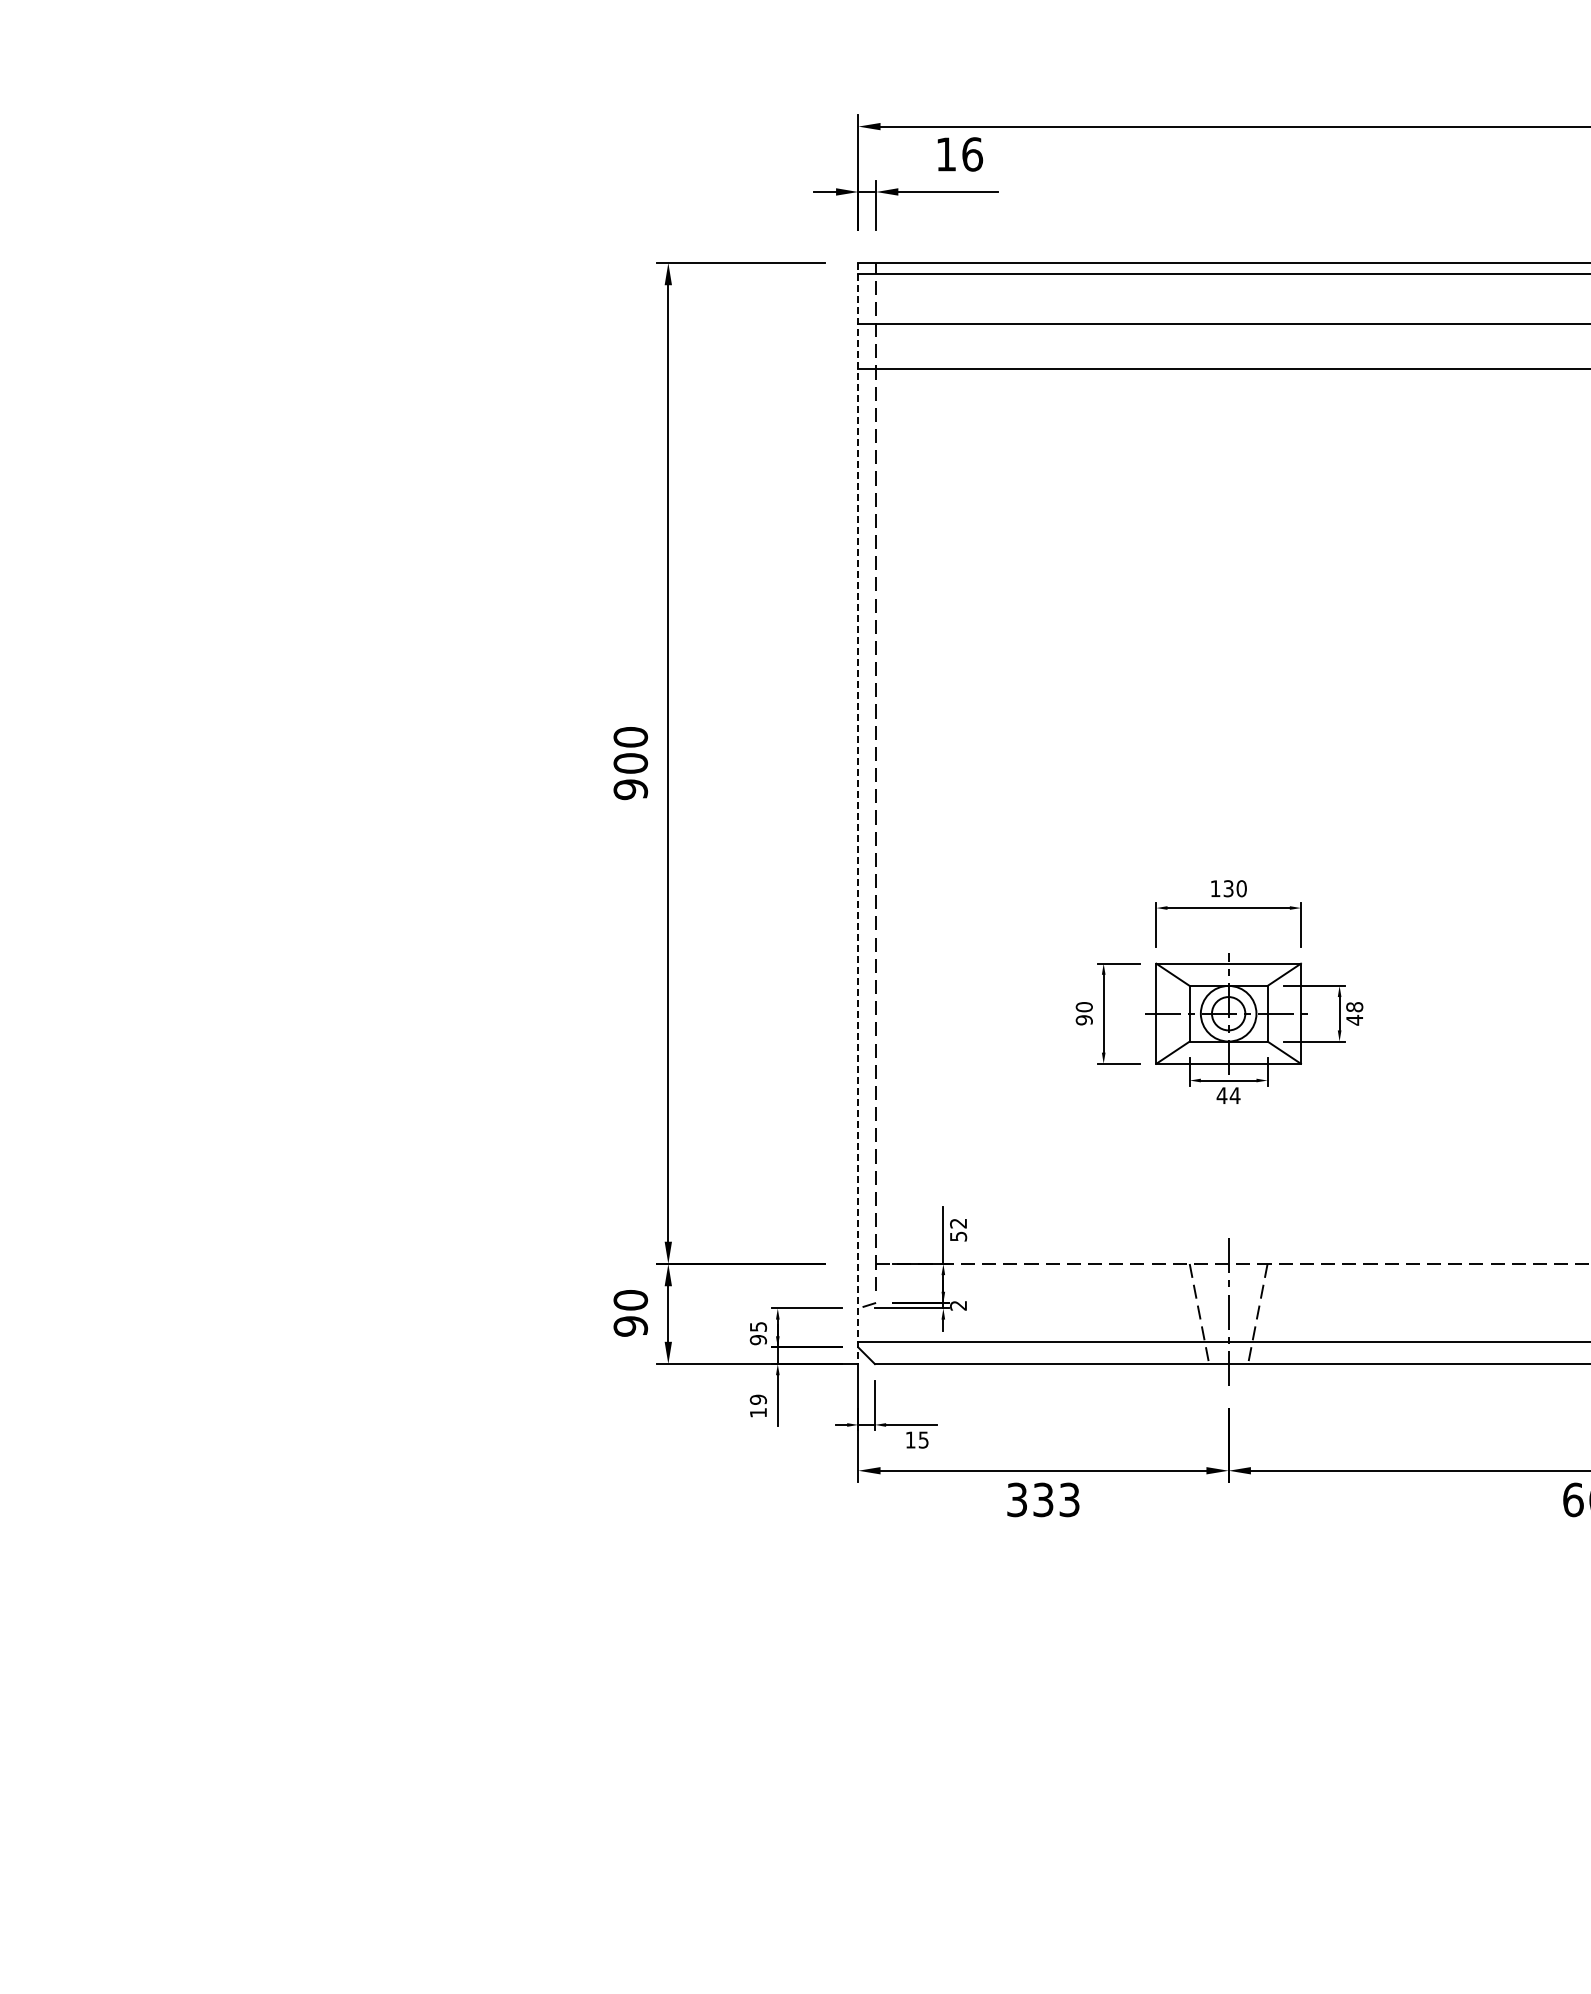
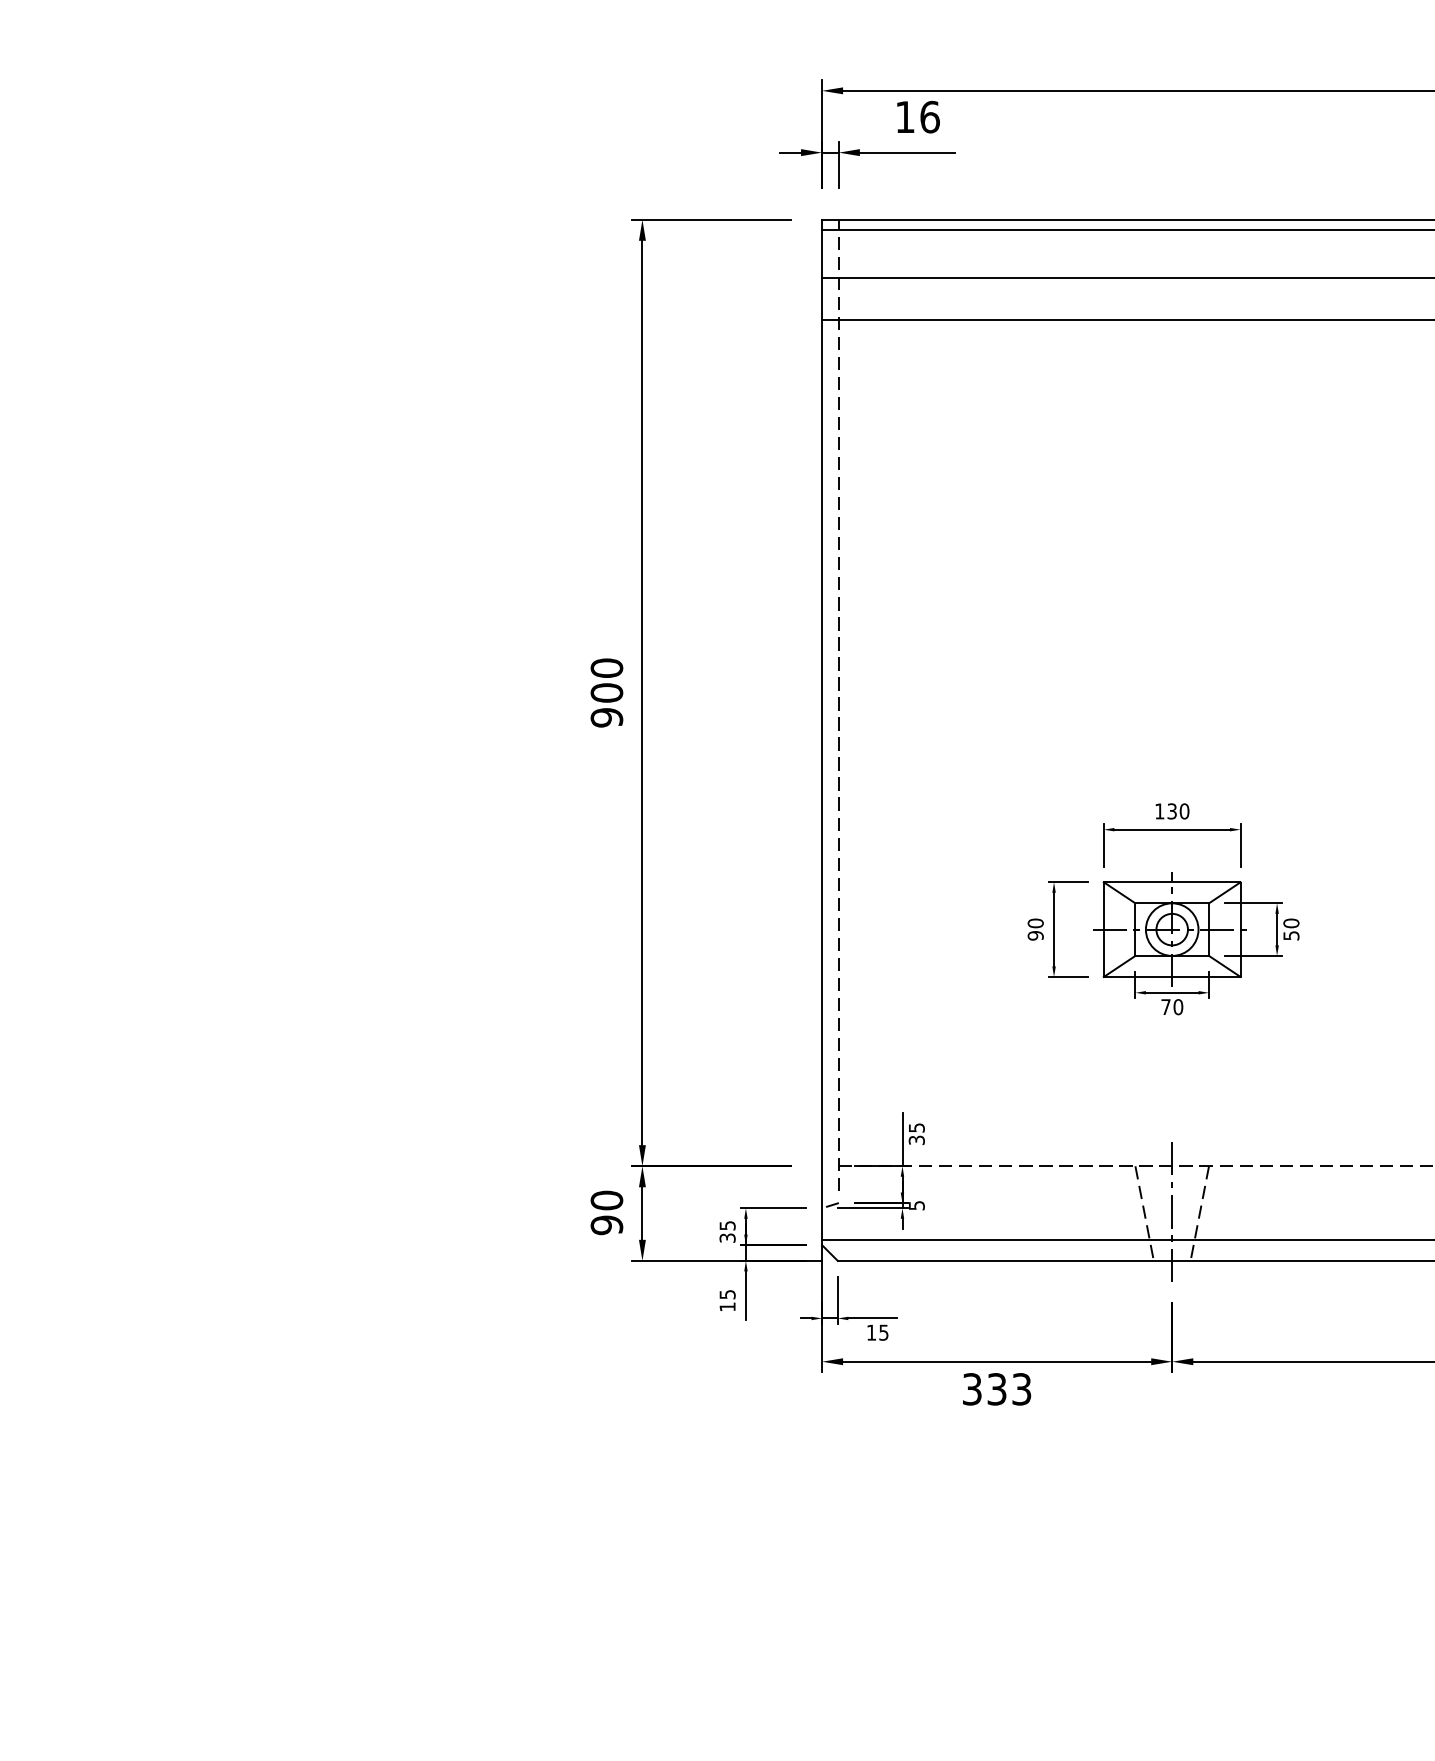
line: (858, 813) -> (822, 740), dashed -> solid
text: (1354, 1013) -> (1291, 929), 48 -> 50
text: (1228, 1095) -> (1172, 1006), 44 -> 70
text: (958, 1229) -> (916, 1133), 52 -> 35
text: (958, 1305) -> (916, 1205), 2 -> 5
text: (758, 1340) -> (727, 1238), 95 -> 35
text: (757, 1399) -> (726, 1294), 19 -> 15

